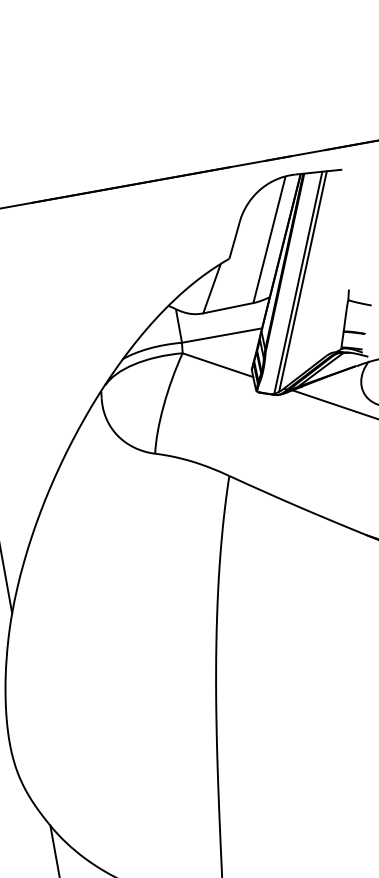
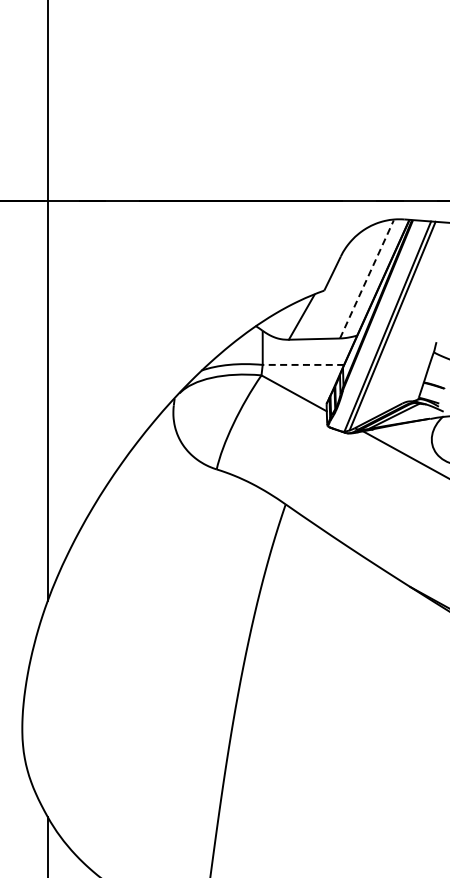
line: (269, 240) -> (366, 279), solid -> dashed
line: (222, 335) -> (303, 364), solid -> dashed

